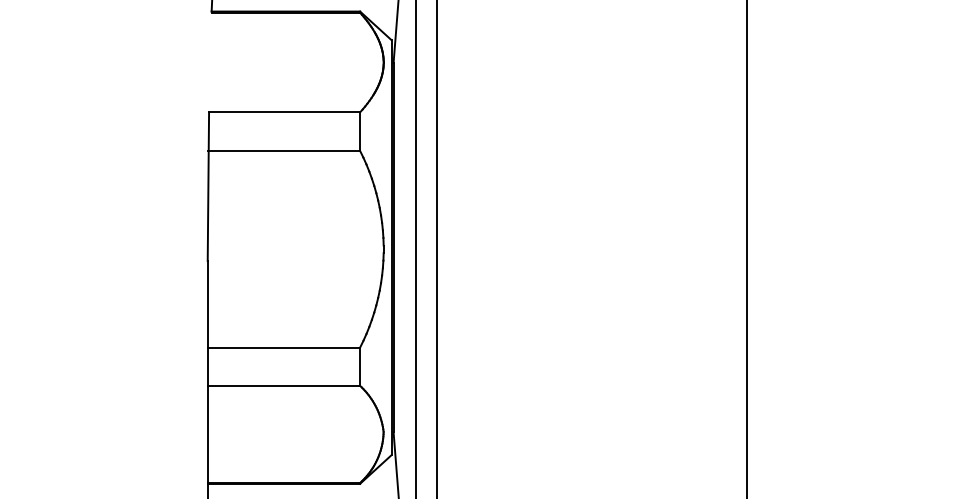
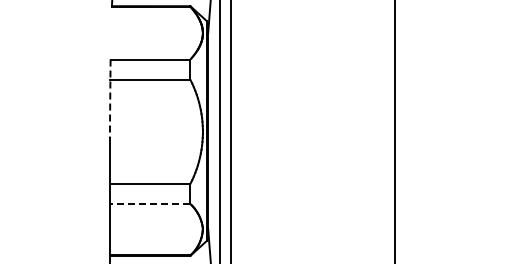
line: (208, 188) -> (110, 99), solid -> dashed
line: (282, 386) -> (149, 204), solid -> dashed

